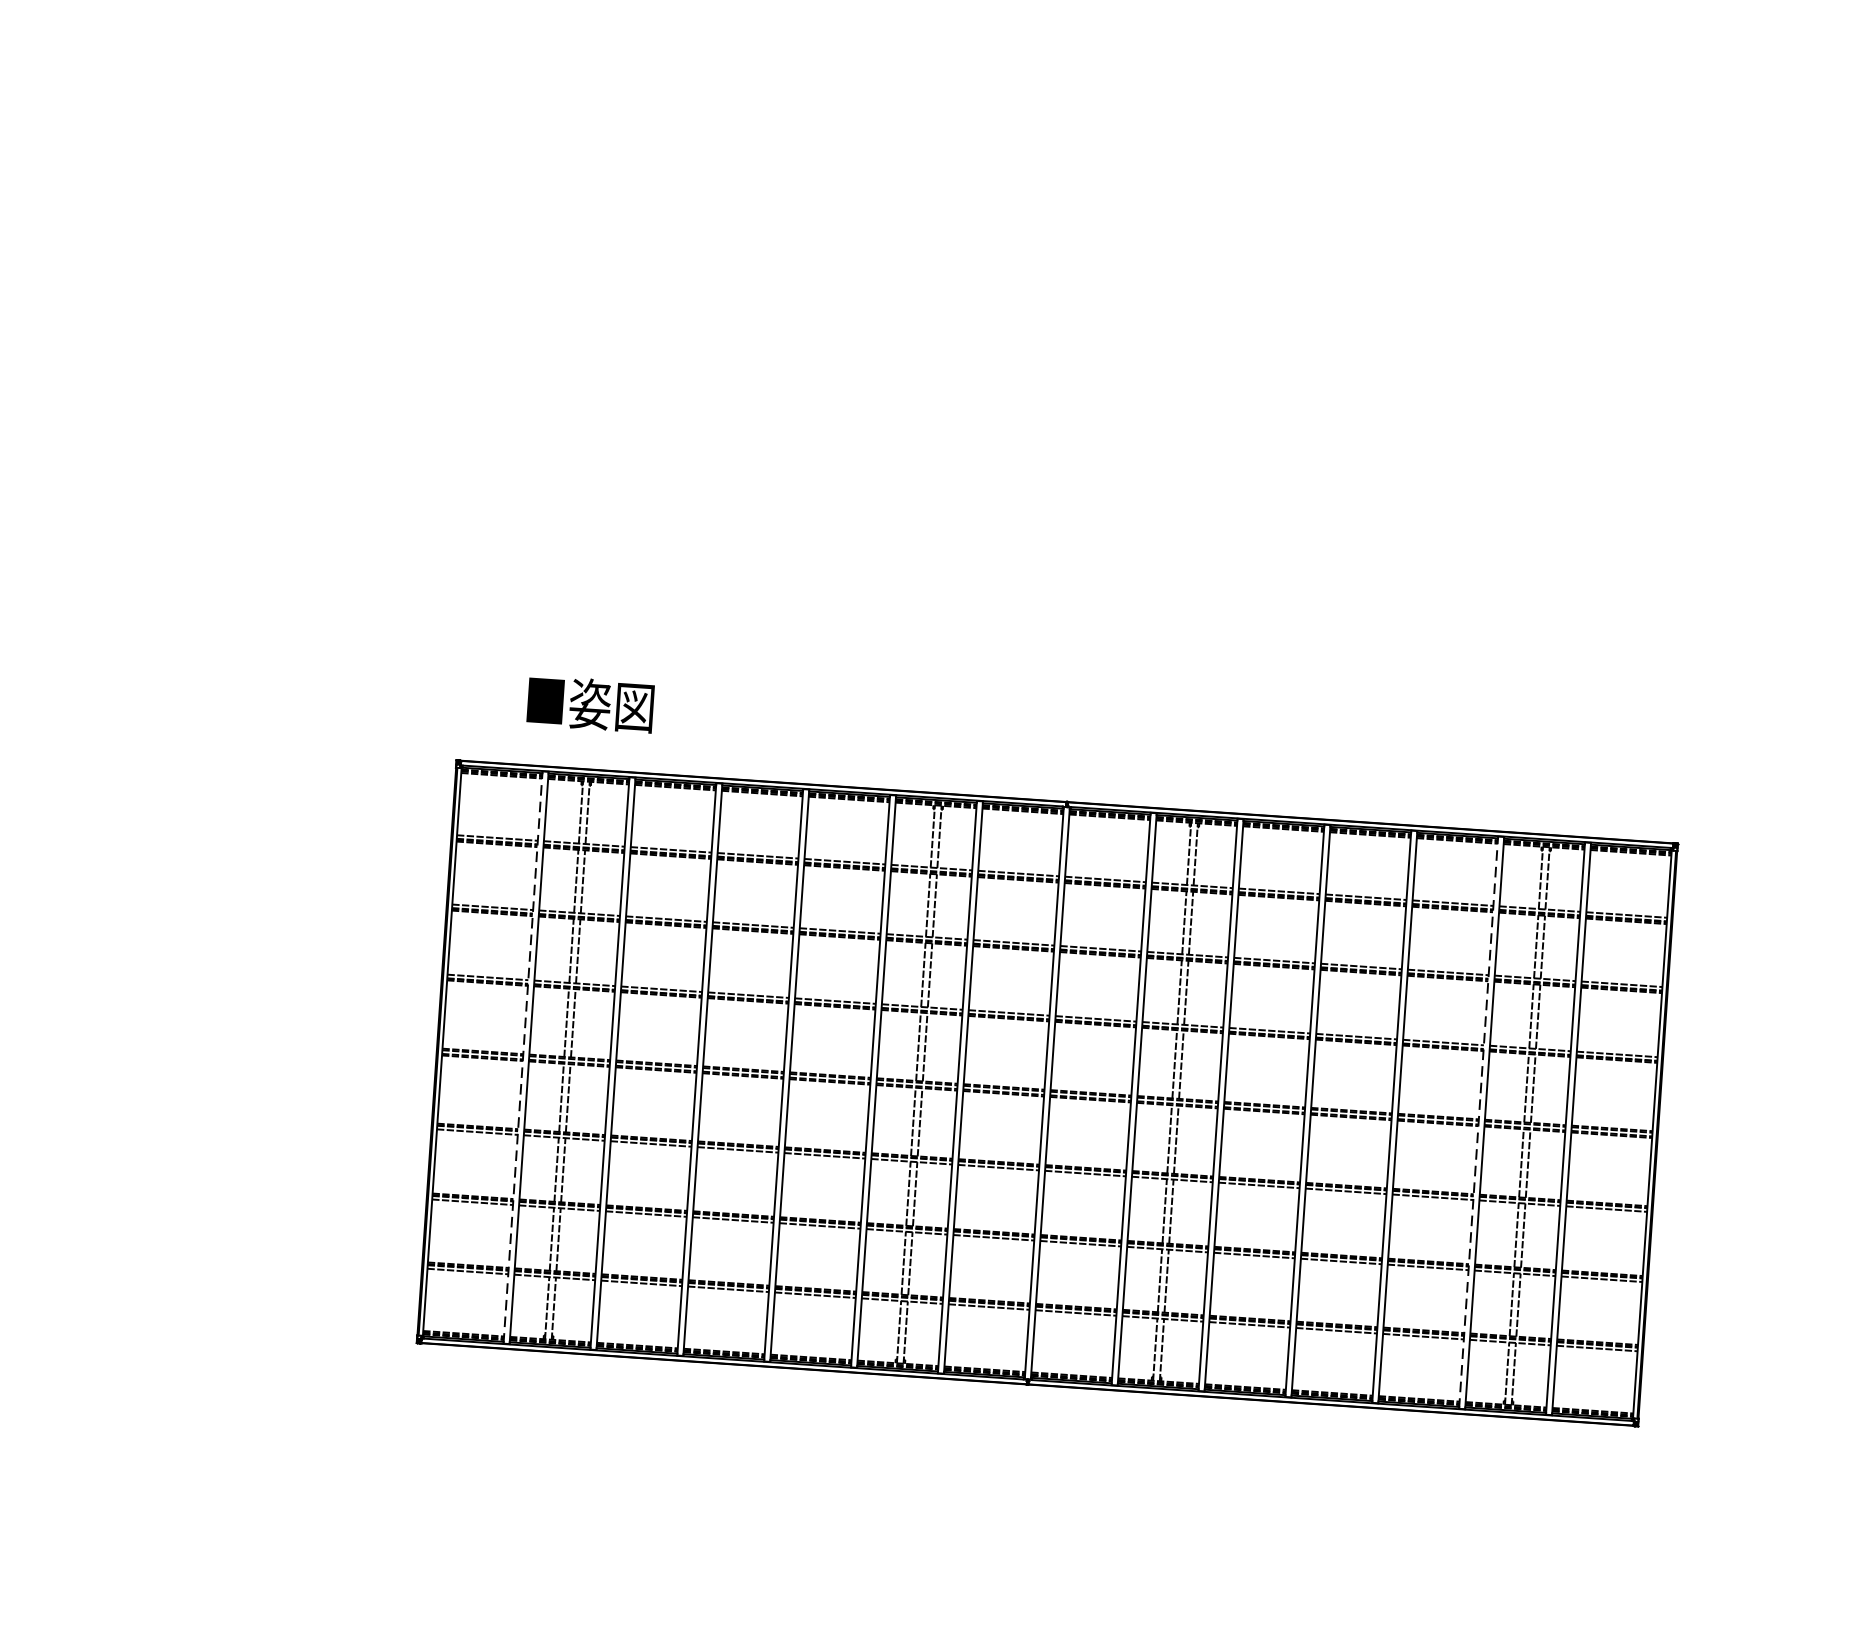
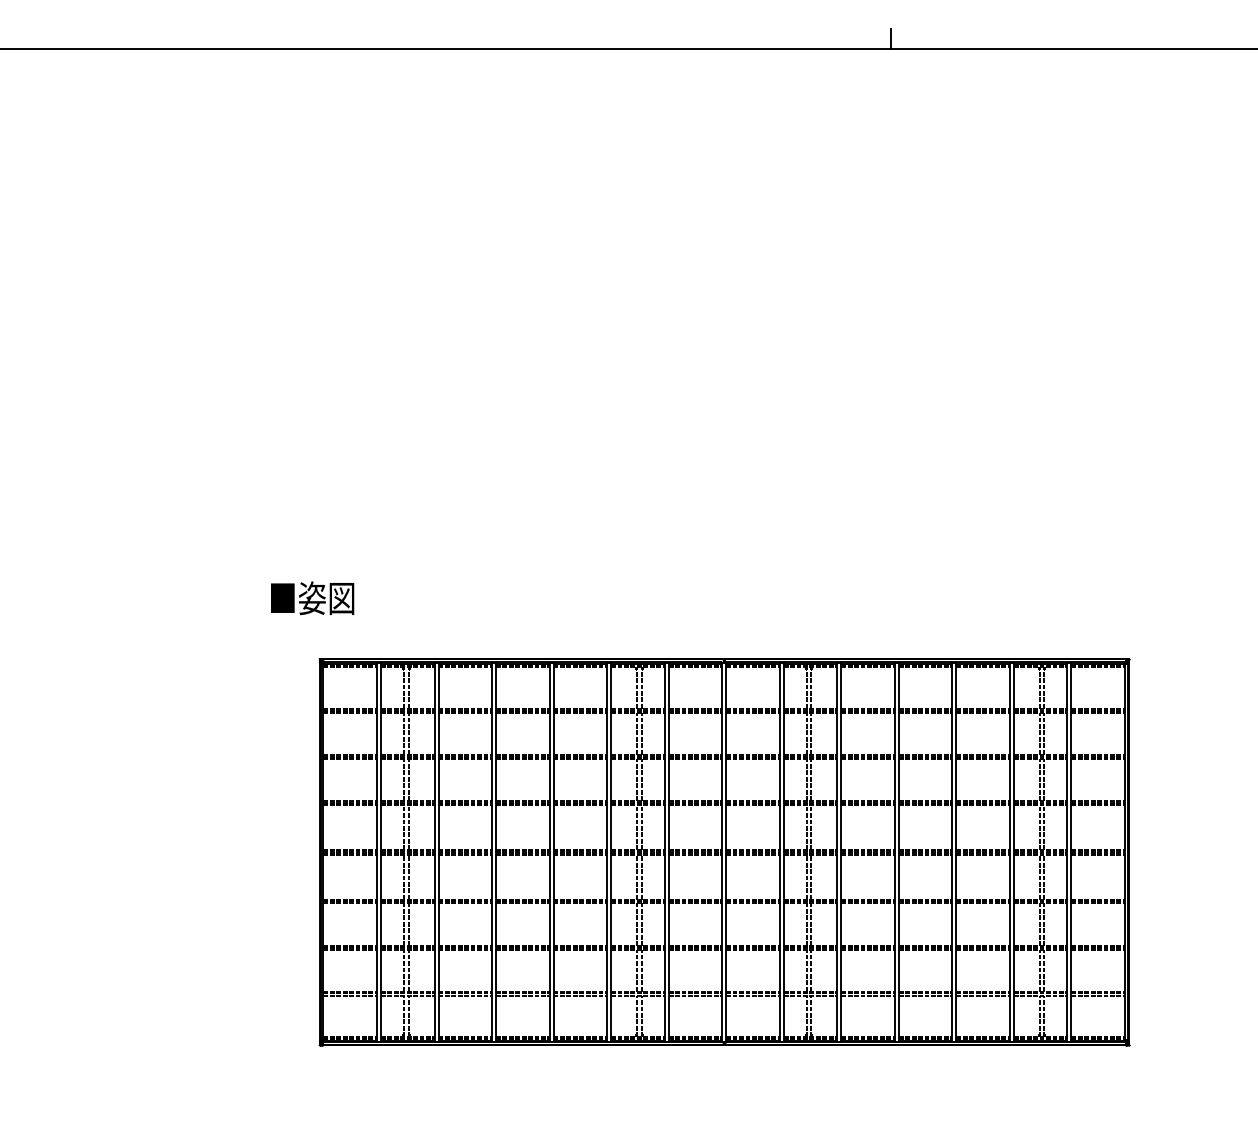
text: (590, 704) -> (312, 598), moved
line: (522, 1057) -> (376, 852), dashed -> solid
line: (1478, 1123) -> (1009, 852), dashed -> solid

